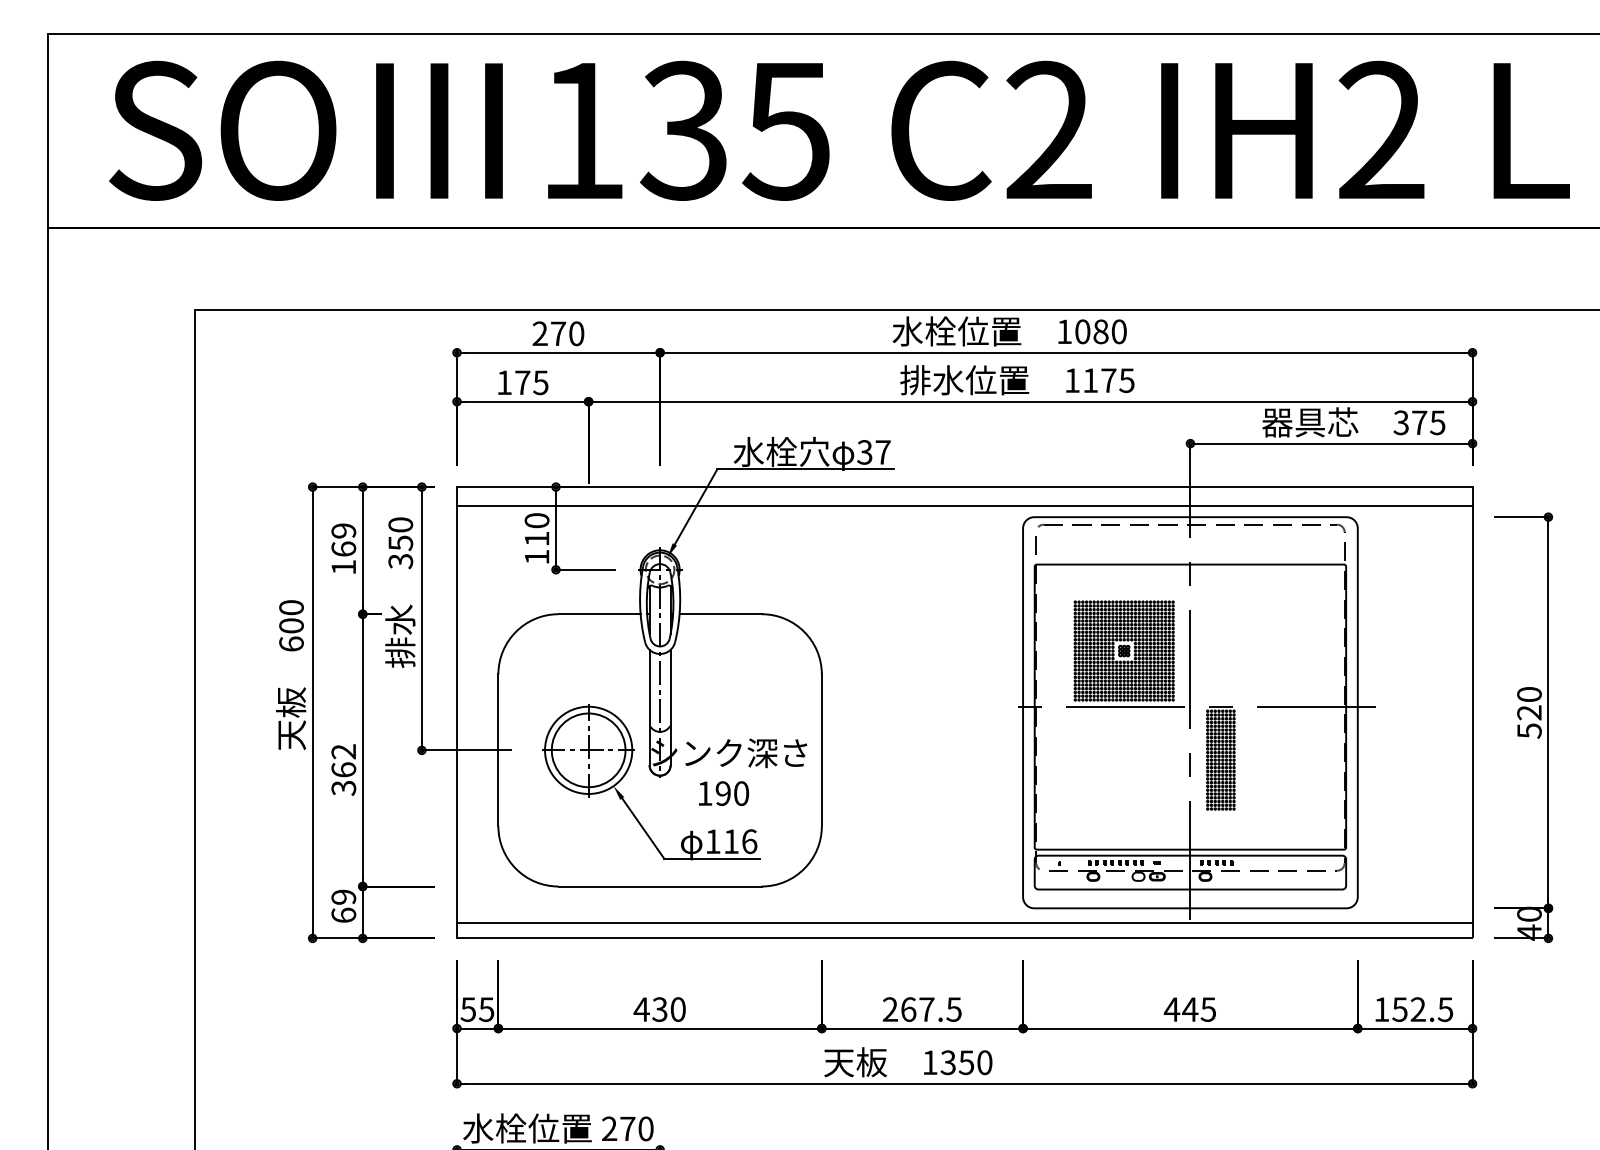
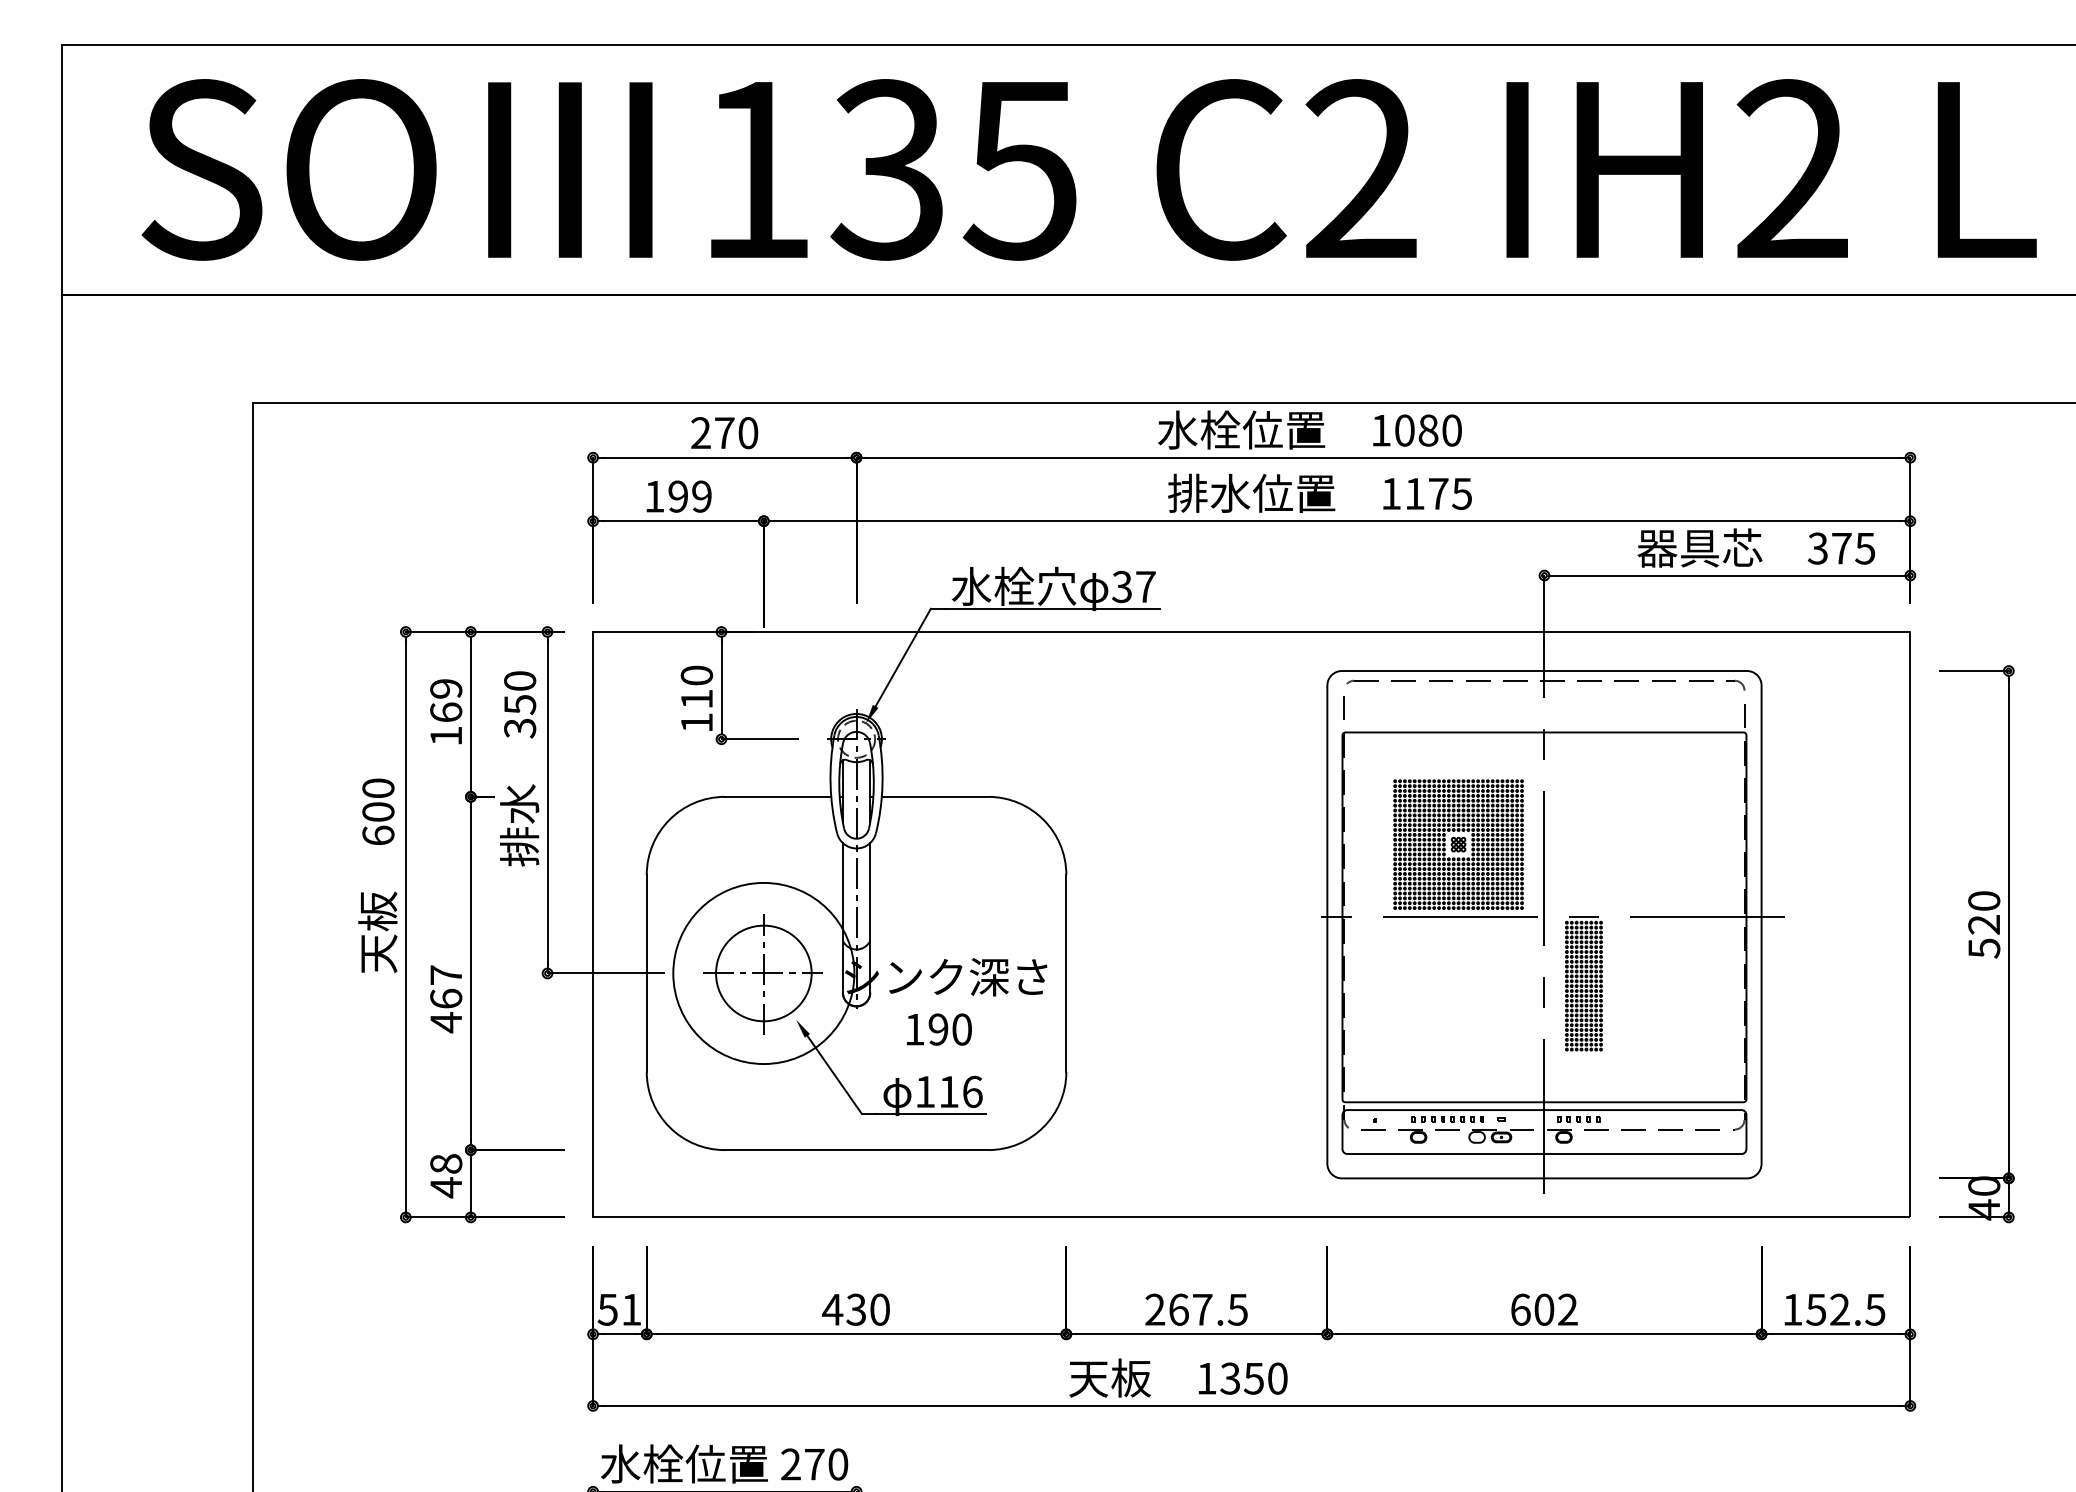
text: (531, 382) -> (689, 496), 175 -> 199
line: (964, 506) -> (1251, 656), removed
circle: (588, 750) -> (763, 973), size x1.6
text: (344, 770) -> (446, 999), 362 -> 467
text: (344, 906) -> (446, 1176), 69 -> 48
line: (964, 922) -> (1251, 1196), removed
text: (486, 1009) -> (631, 1309), 55 -> 51
text: (1189, 1009) -> (1543, 1309), 445 -> 602

